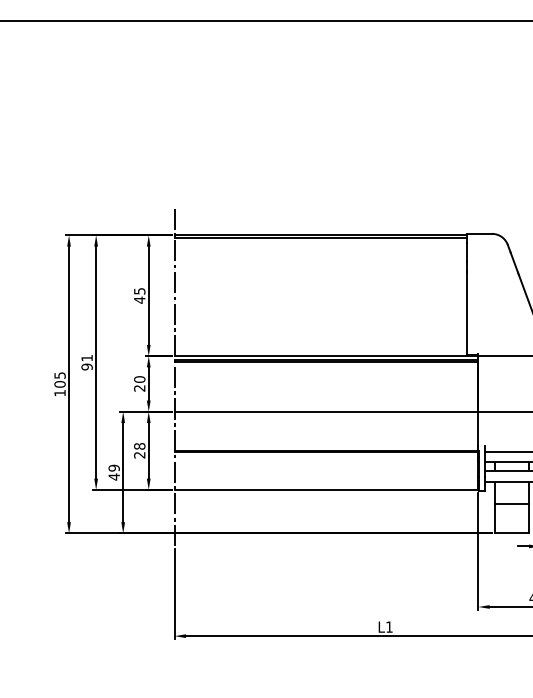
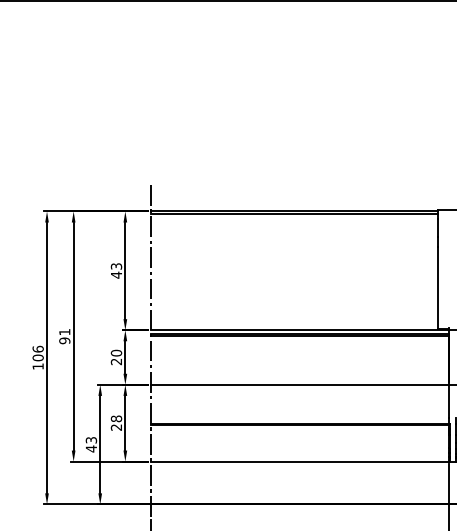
text: (138, 291) -> (115, 266), 45 -> 43
text: (59, 375) -> (37, 349), 105 -> 106
text: (113, 467) -> (90, 439), 49 -> 43

